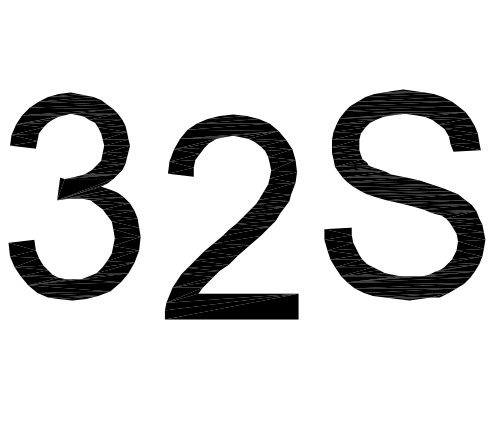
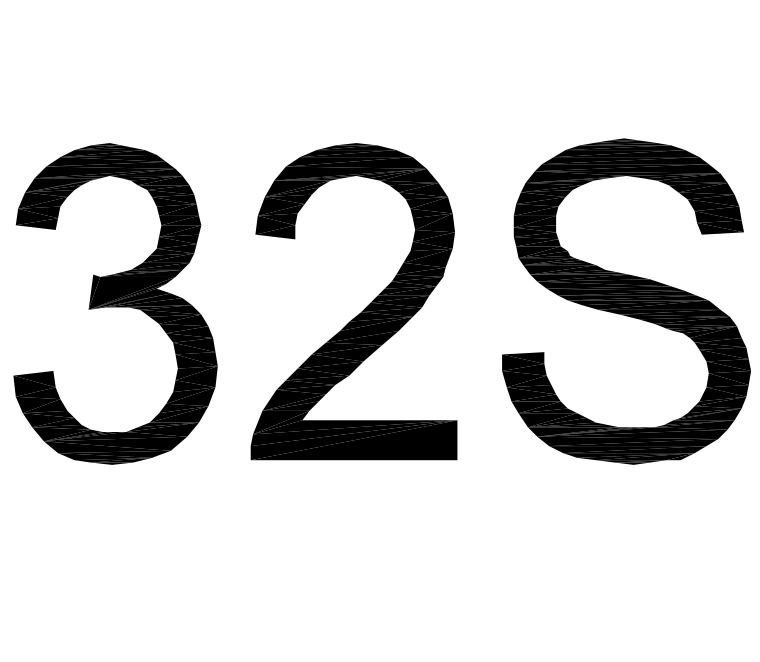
part: (237, 222) -> (362, 310), moved

